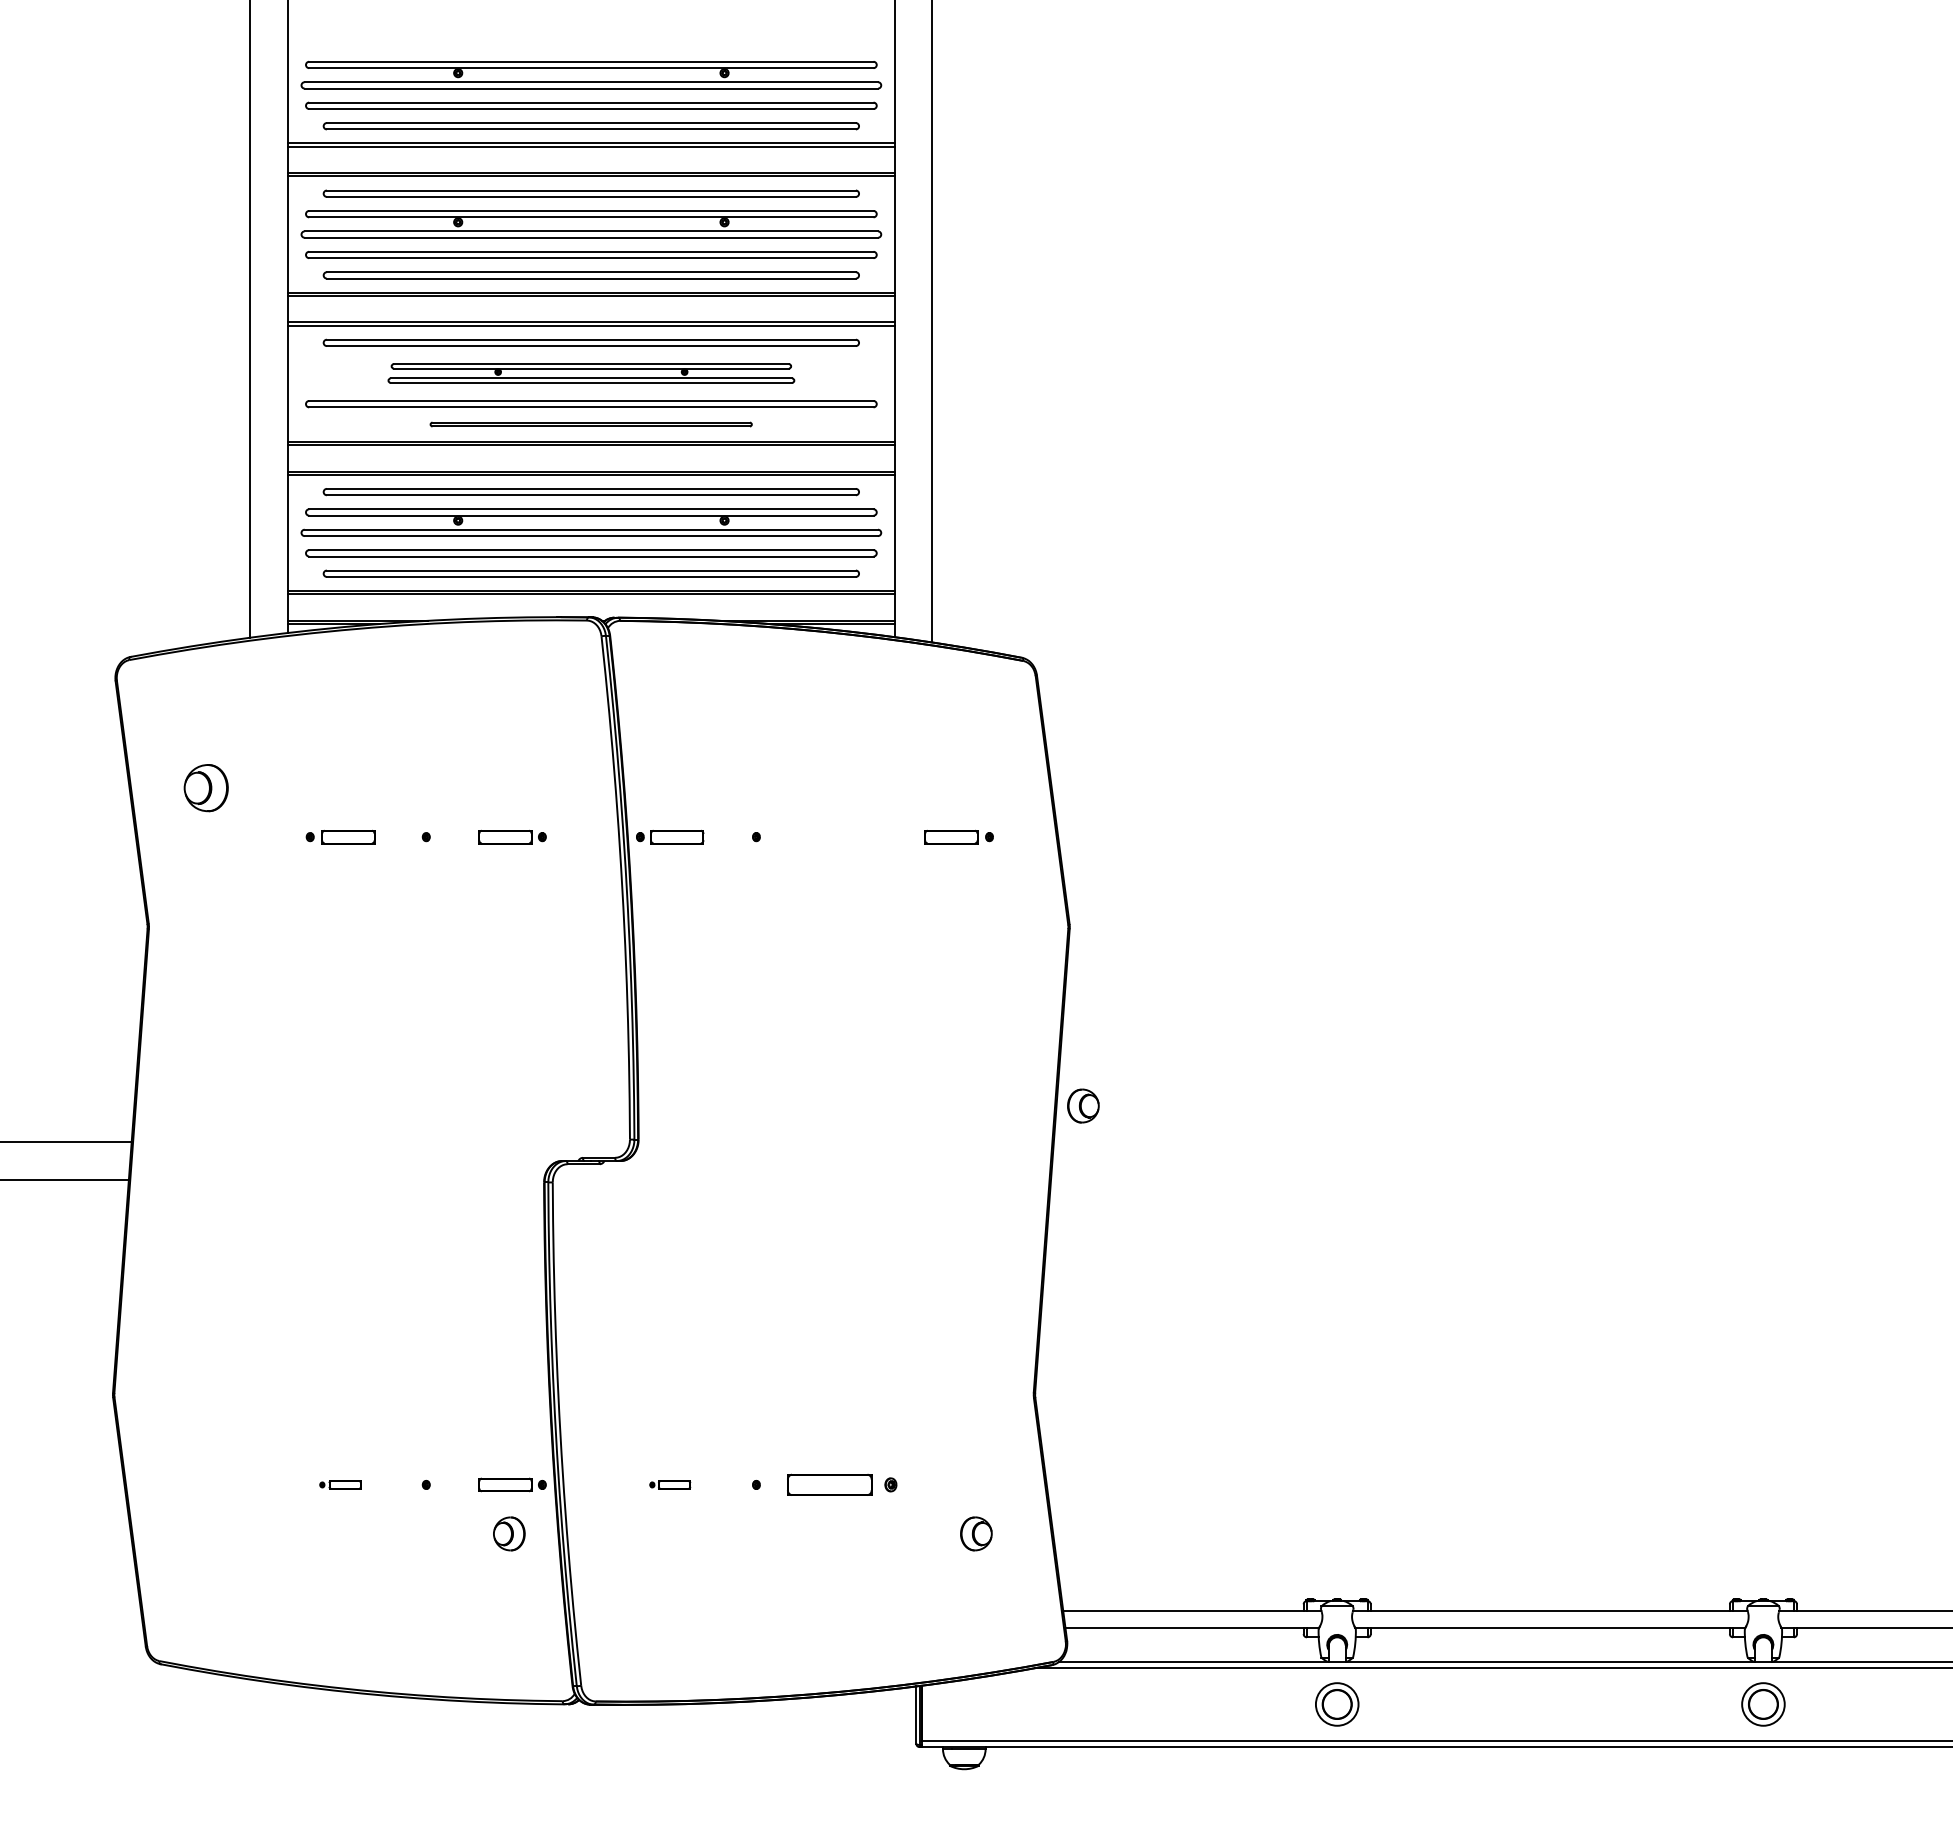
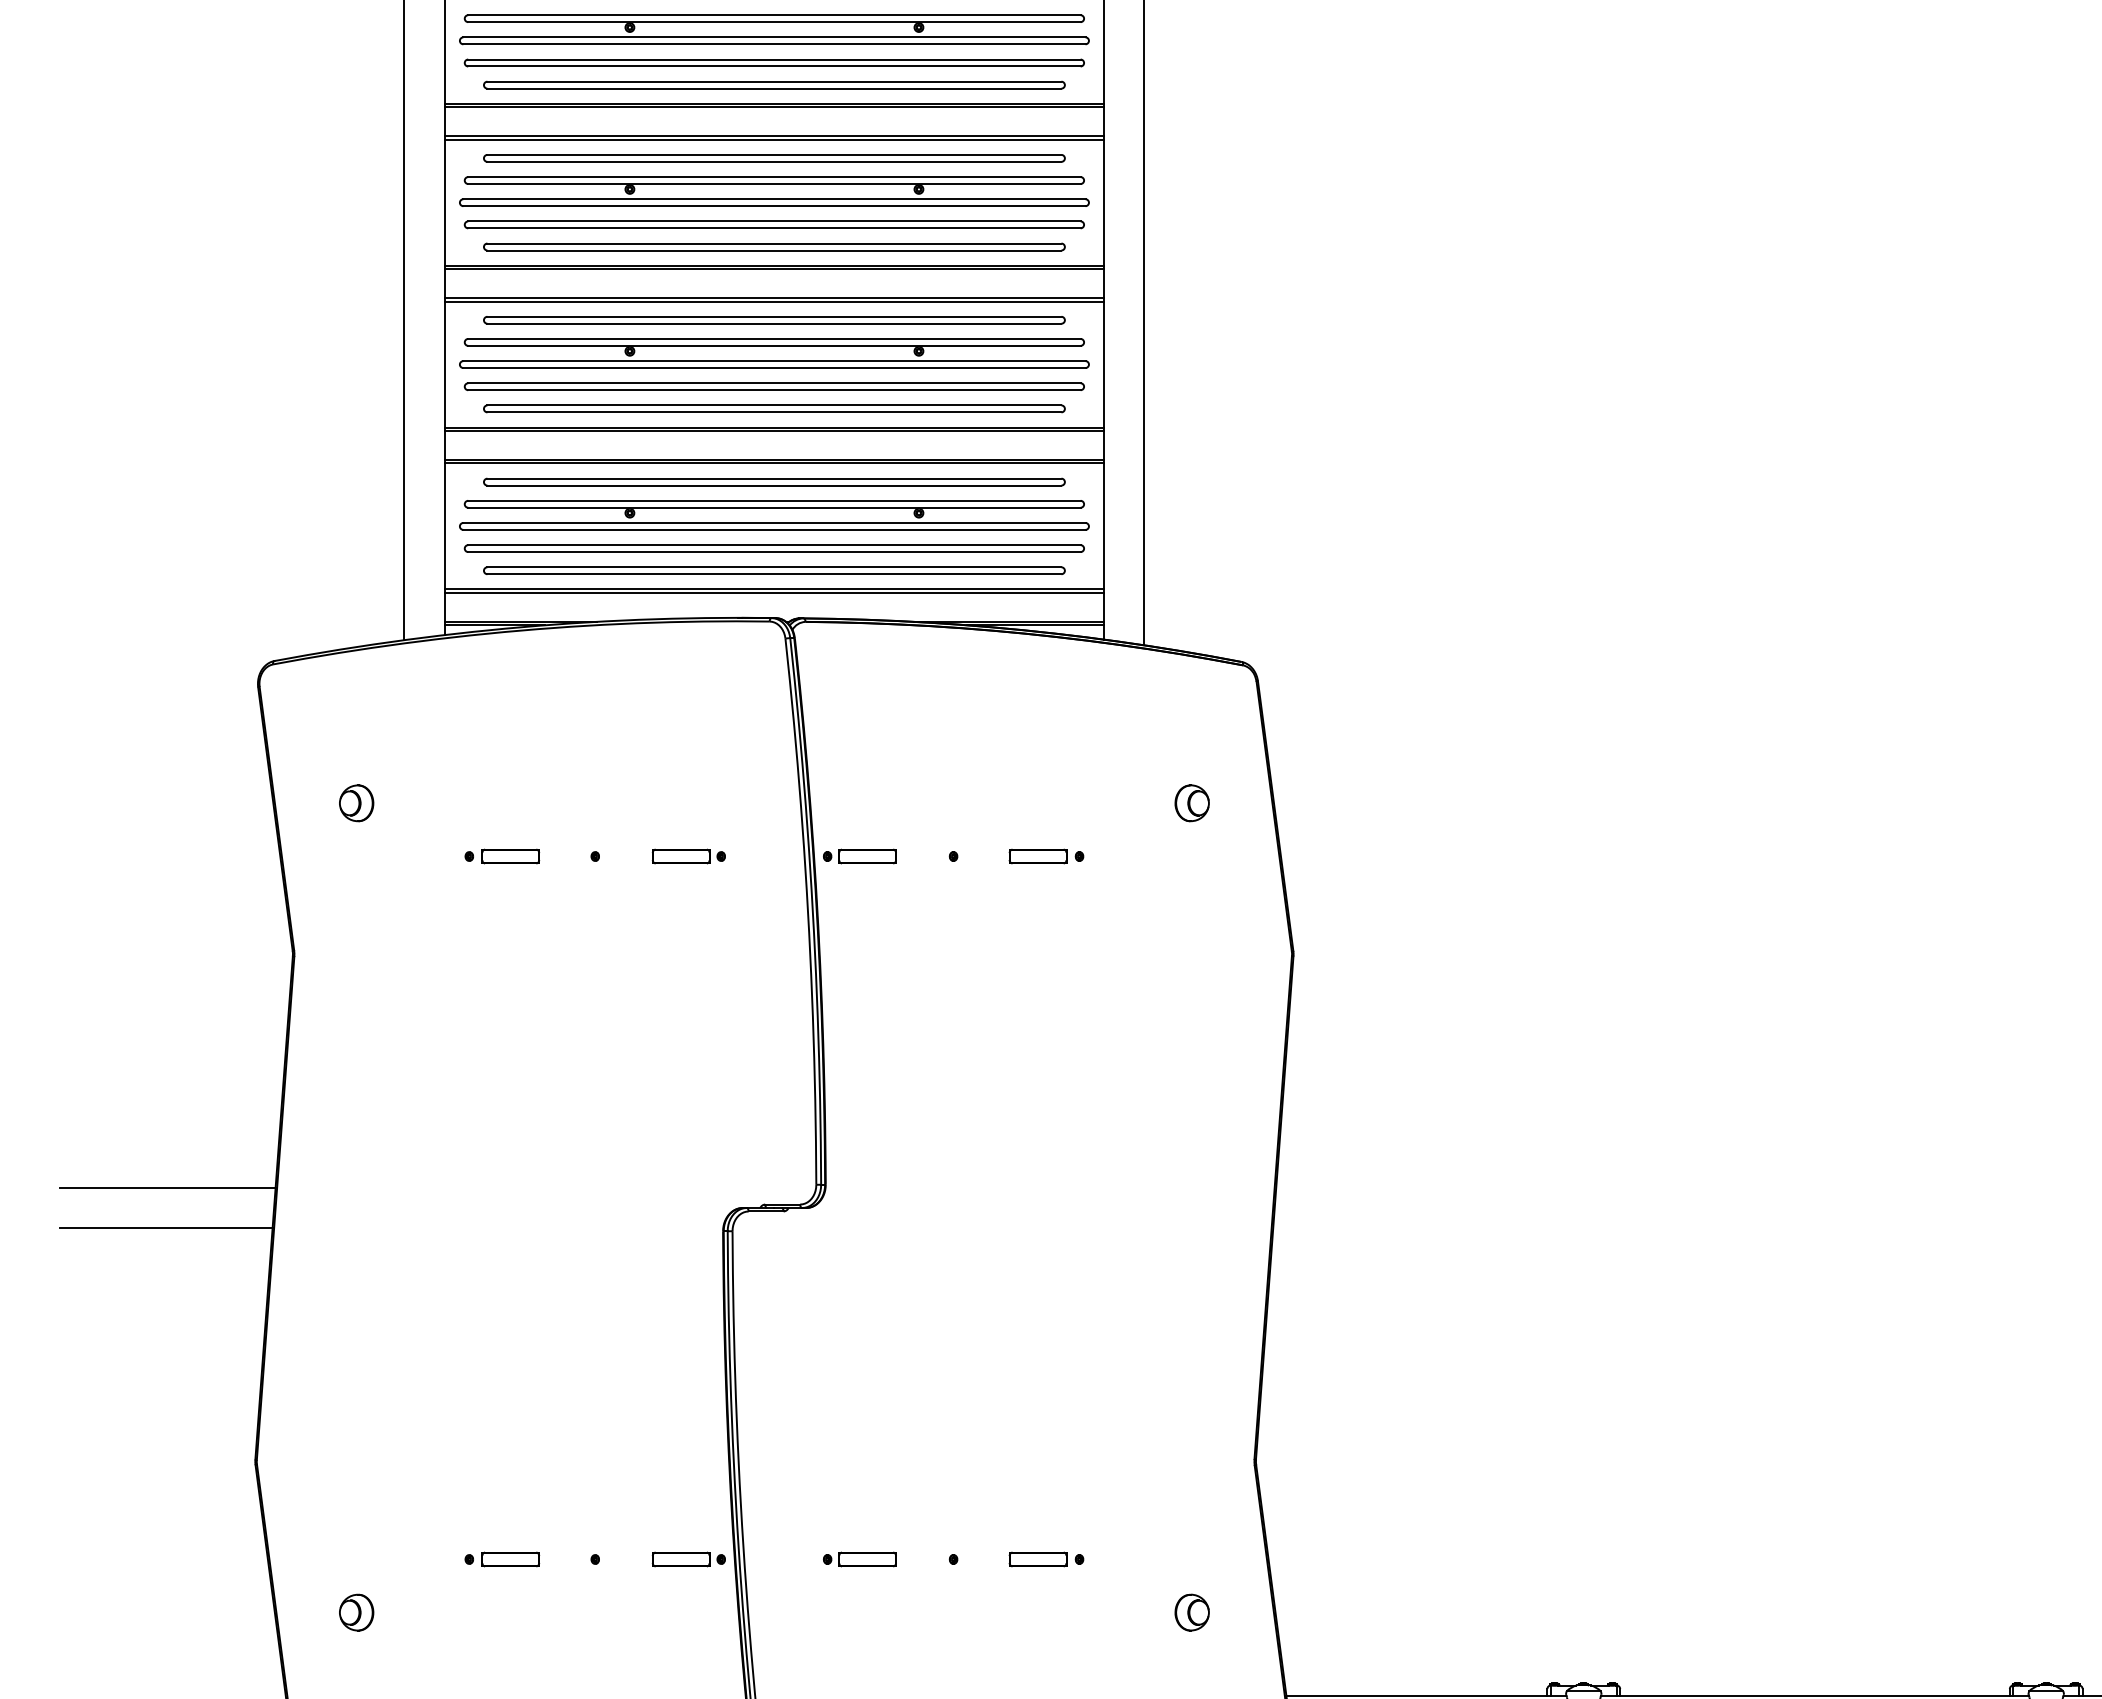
part: (591, 373) -> (774, 353), size x1.43
part: (590, 424) -> (773, 408), size x1.67
part: (206, 787) -> (356, 802), size x0.71
part: (958, 836) -> (1045, 855), moved
part: (1083, 1105) -> (1192, 802), moved
part: (340, 1484) -> (502, 1559), size x1.67
part: (670, 1484) -> (860, 1559), size x1.67
part: (841, 1484) -> (1045, 1559), size x0.62
part: (509, 1533) -> (356, 1612), moved

